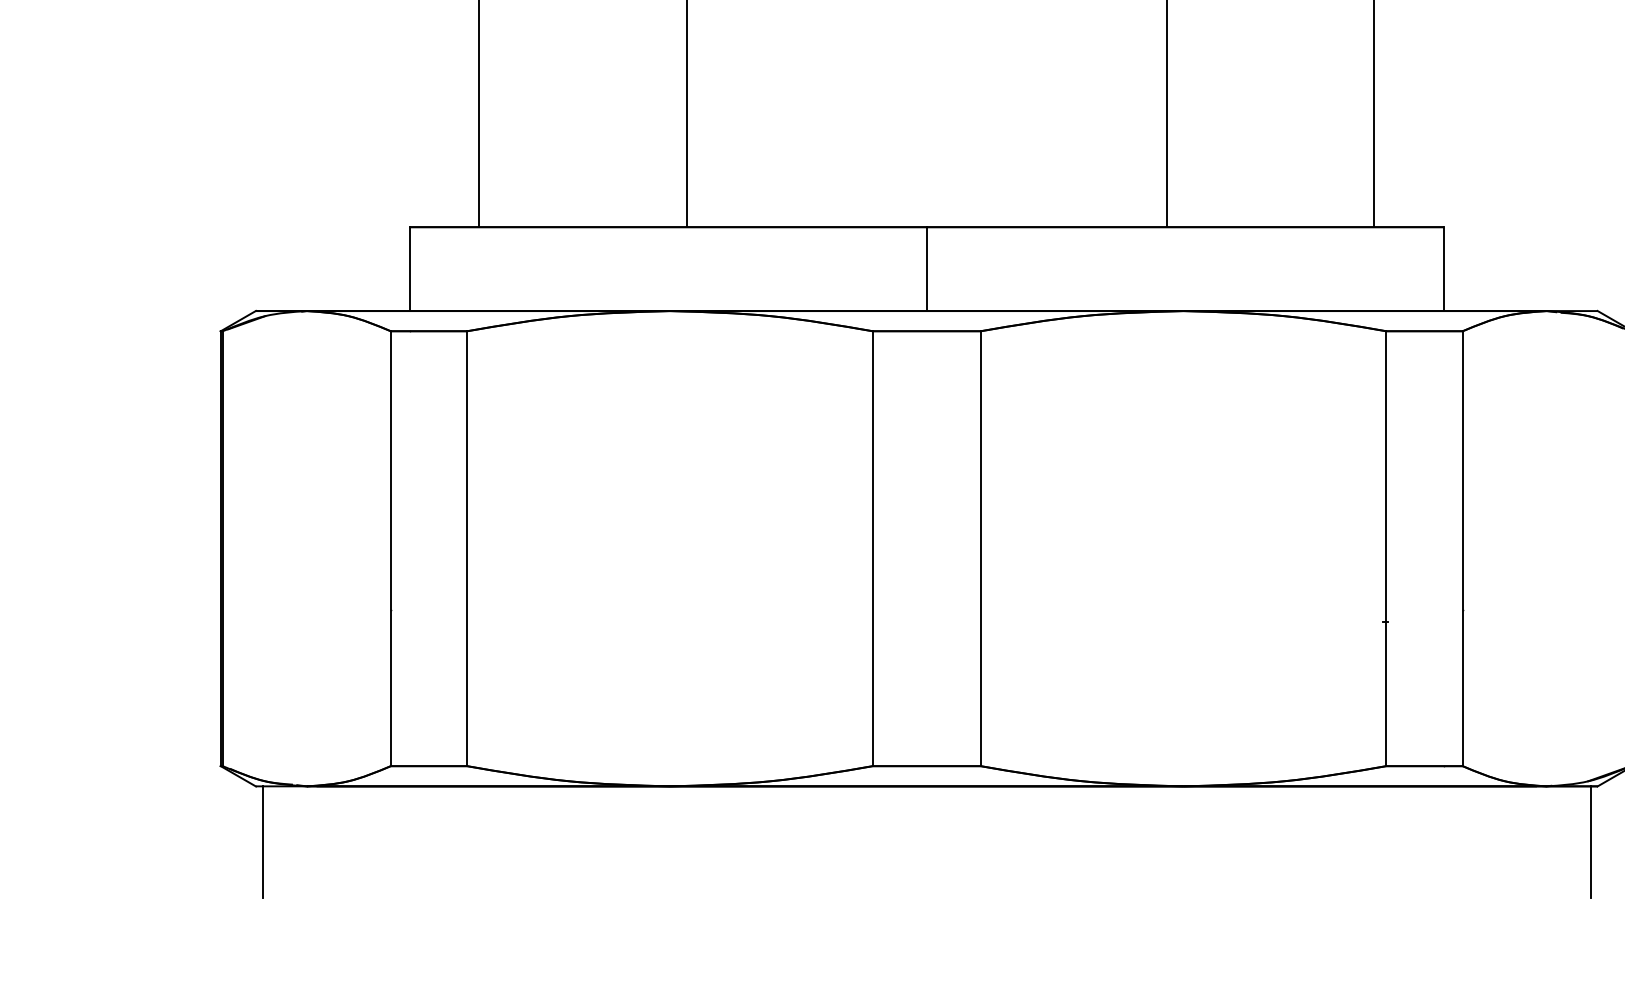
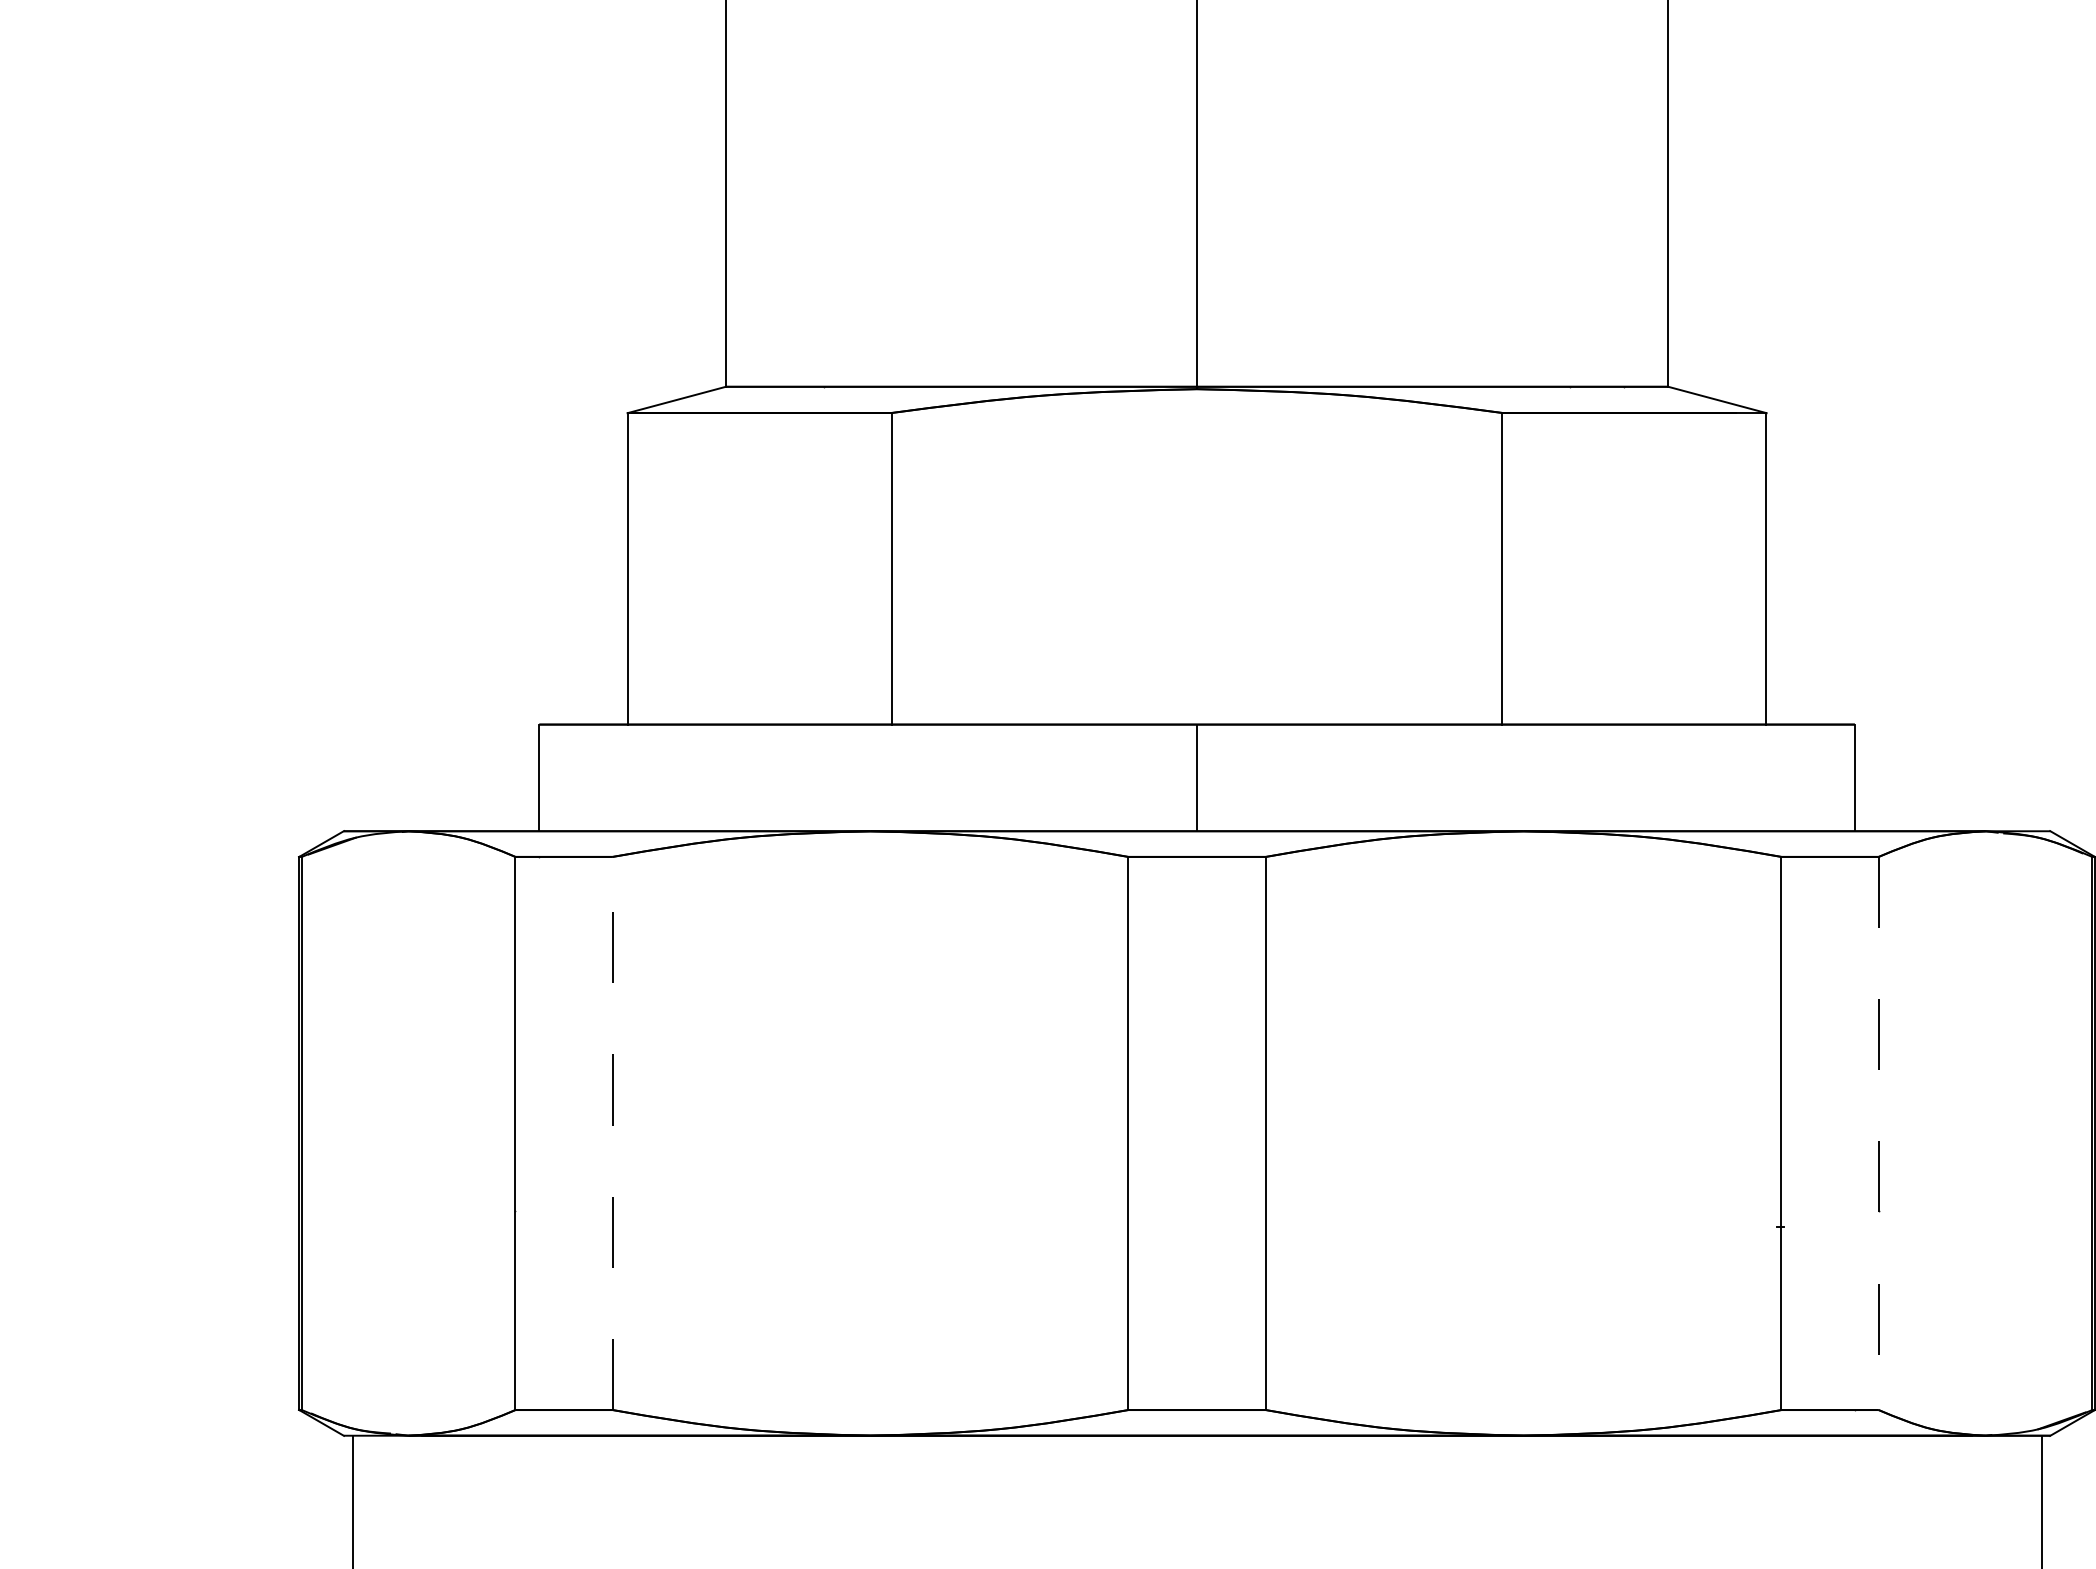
line: (467, 548) -> (612, 1133), solid -> dashed
line: (1462, 548) -> (1878, 1133), solid -> dashed

